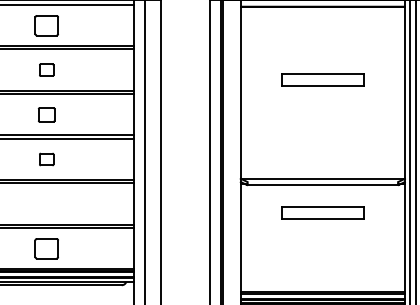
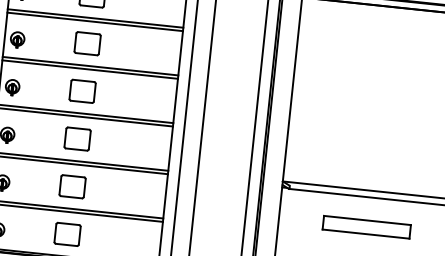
part: (46, 69) -> (87, 42), size x1.67
part: (322, 79) -> (381, 84), removed
part: (46, 114) -> (82, 90), size x1.43
part: (46, 159) -> (77, 139), size x1.67
part: (46, 203) -> (72, 186), added

